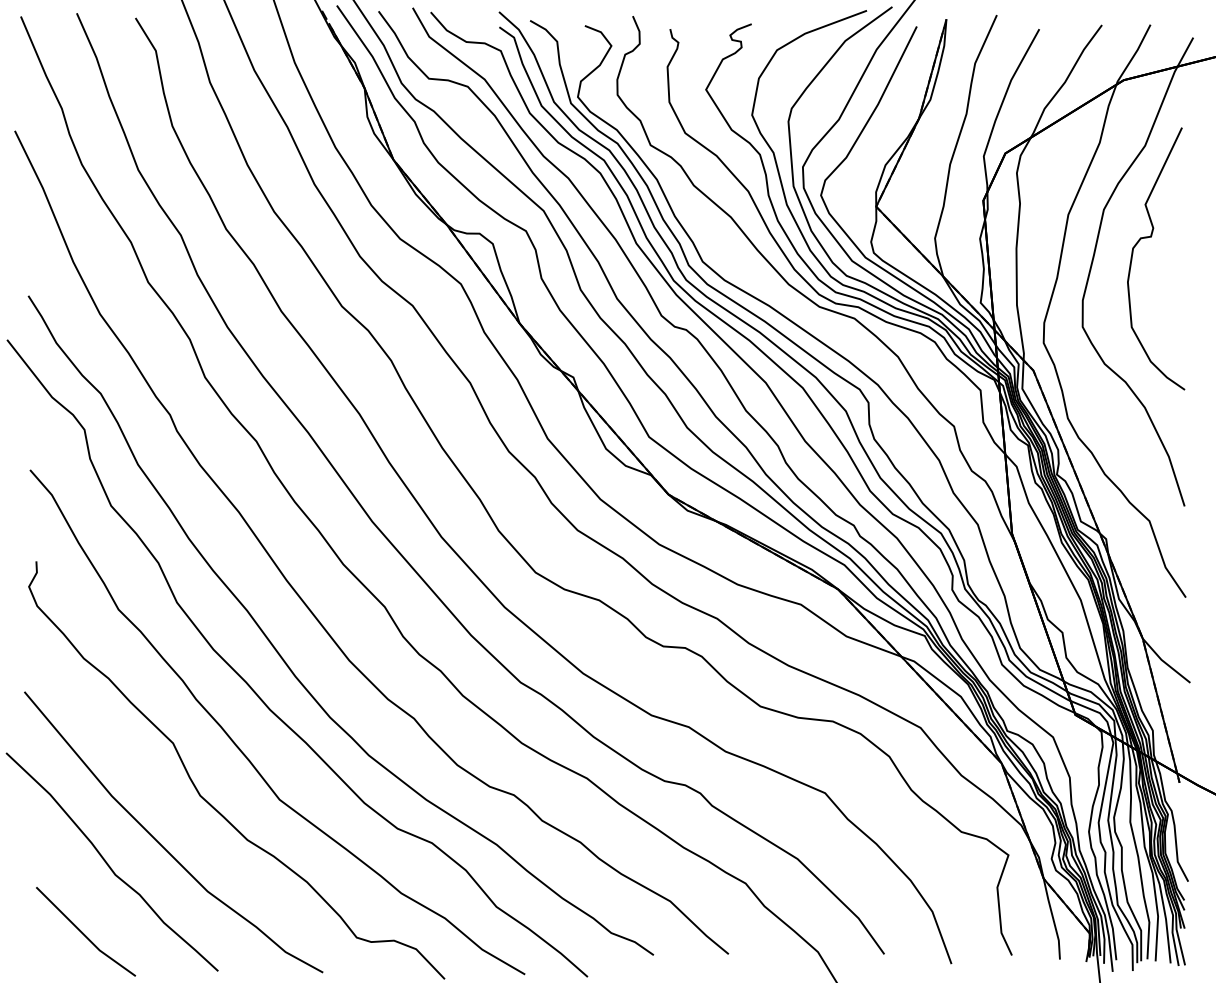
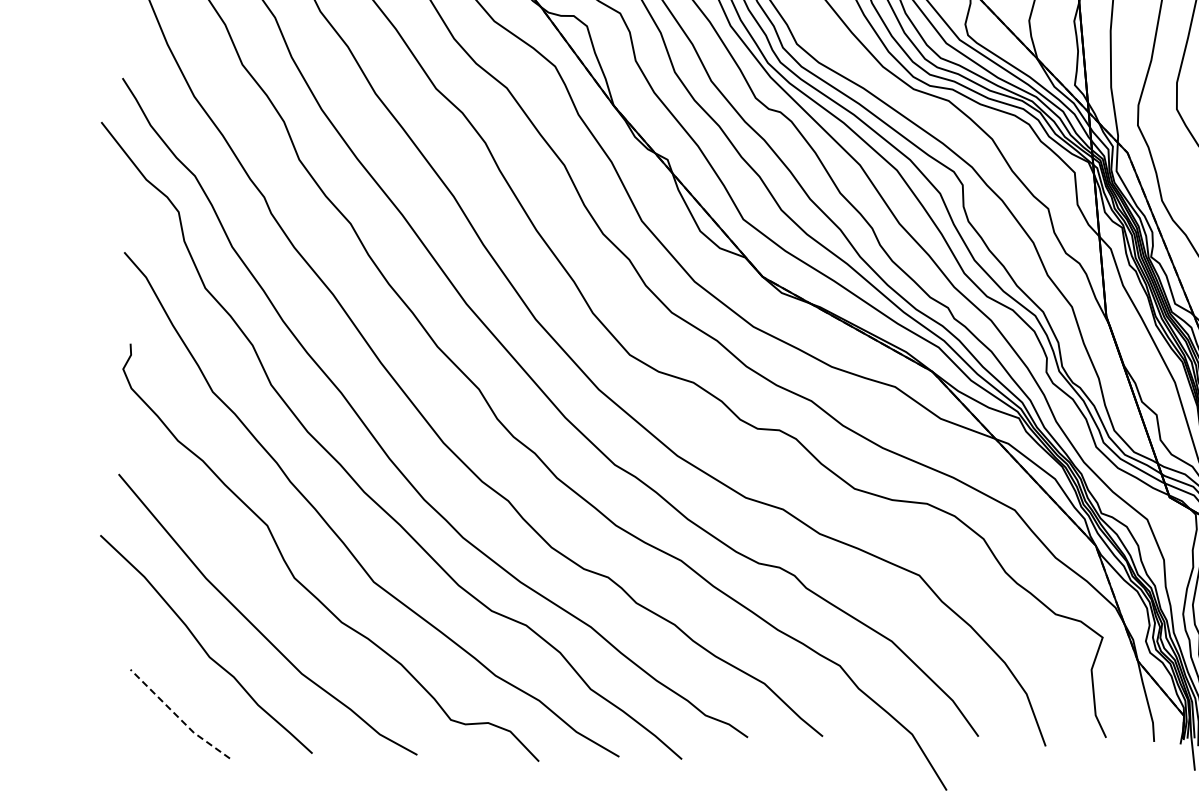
line: (84, 935) -> (178, 717), solid -> dashed

